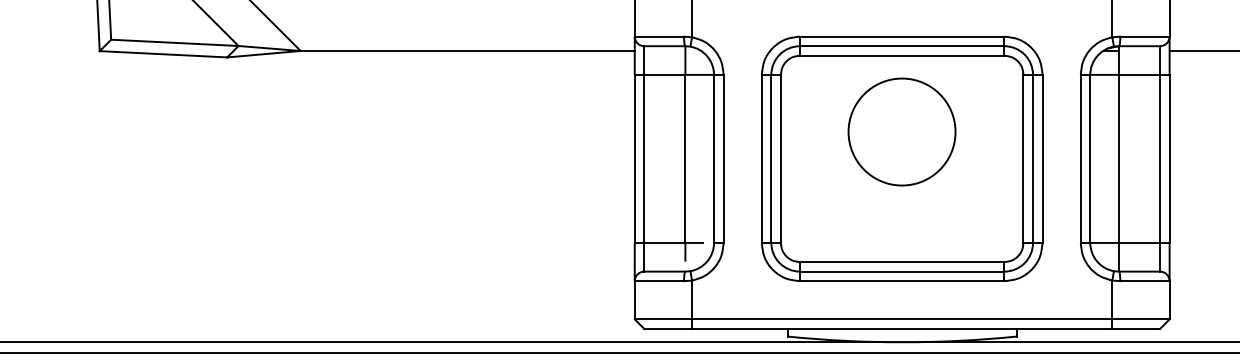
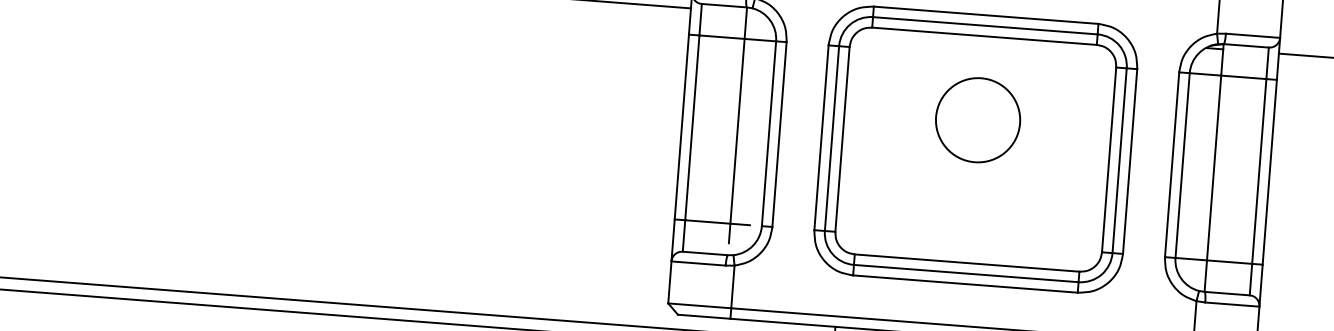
circle: (902, 132) -> (978, 120), size x0.71

